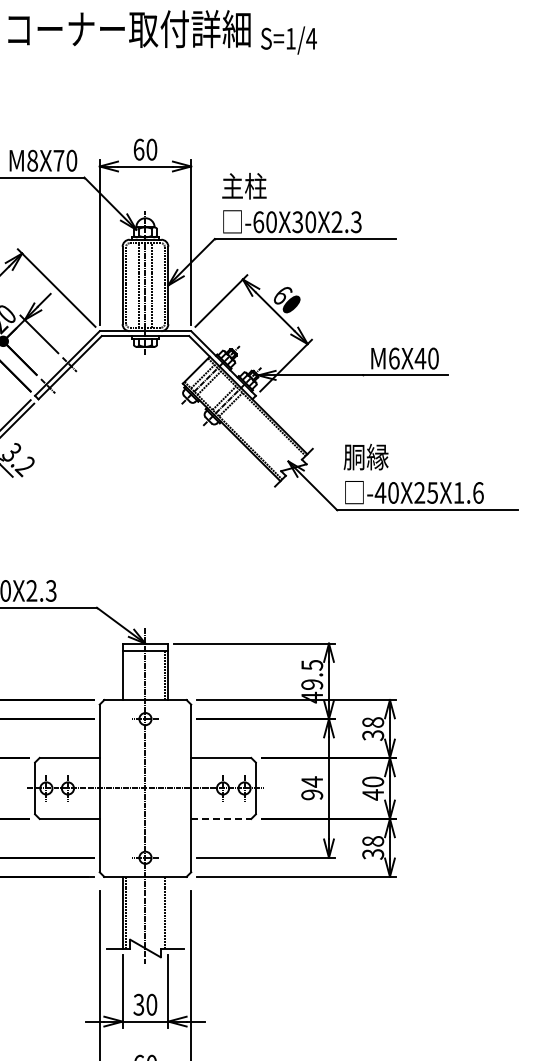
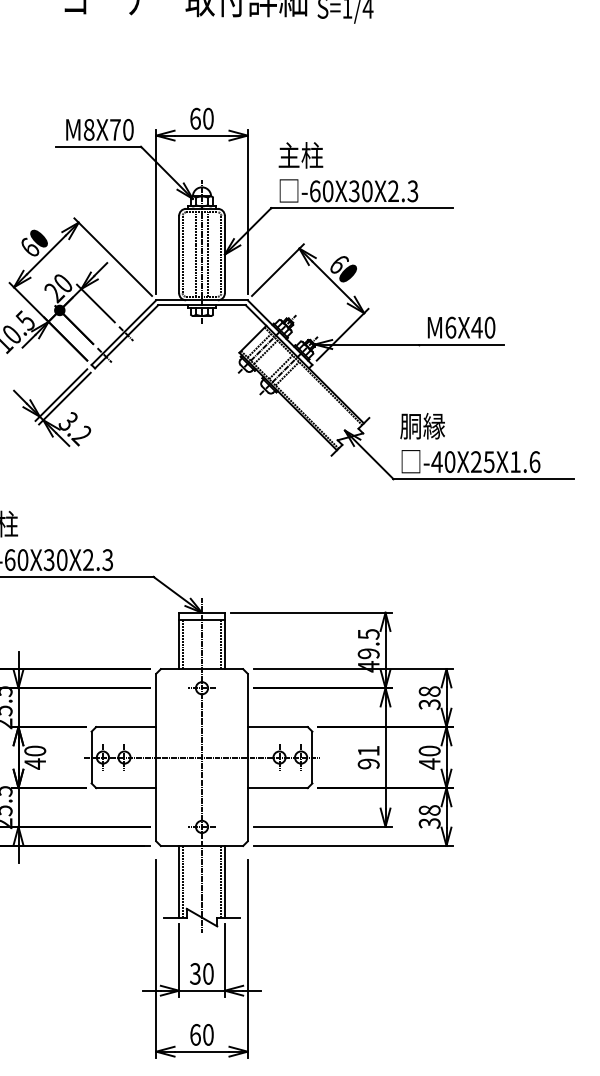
line: (125, 675) -> (182, 644), added
text: (311, 781) -> (368, 750), 94 -> 91
line: (221, 819) -> (278, 788), dashed -> solid
line: (167, 912) -> (224, 881), added

